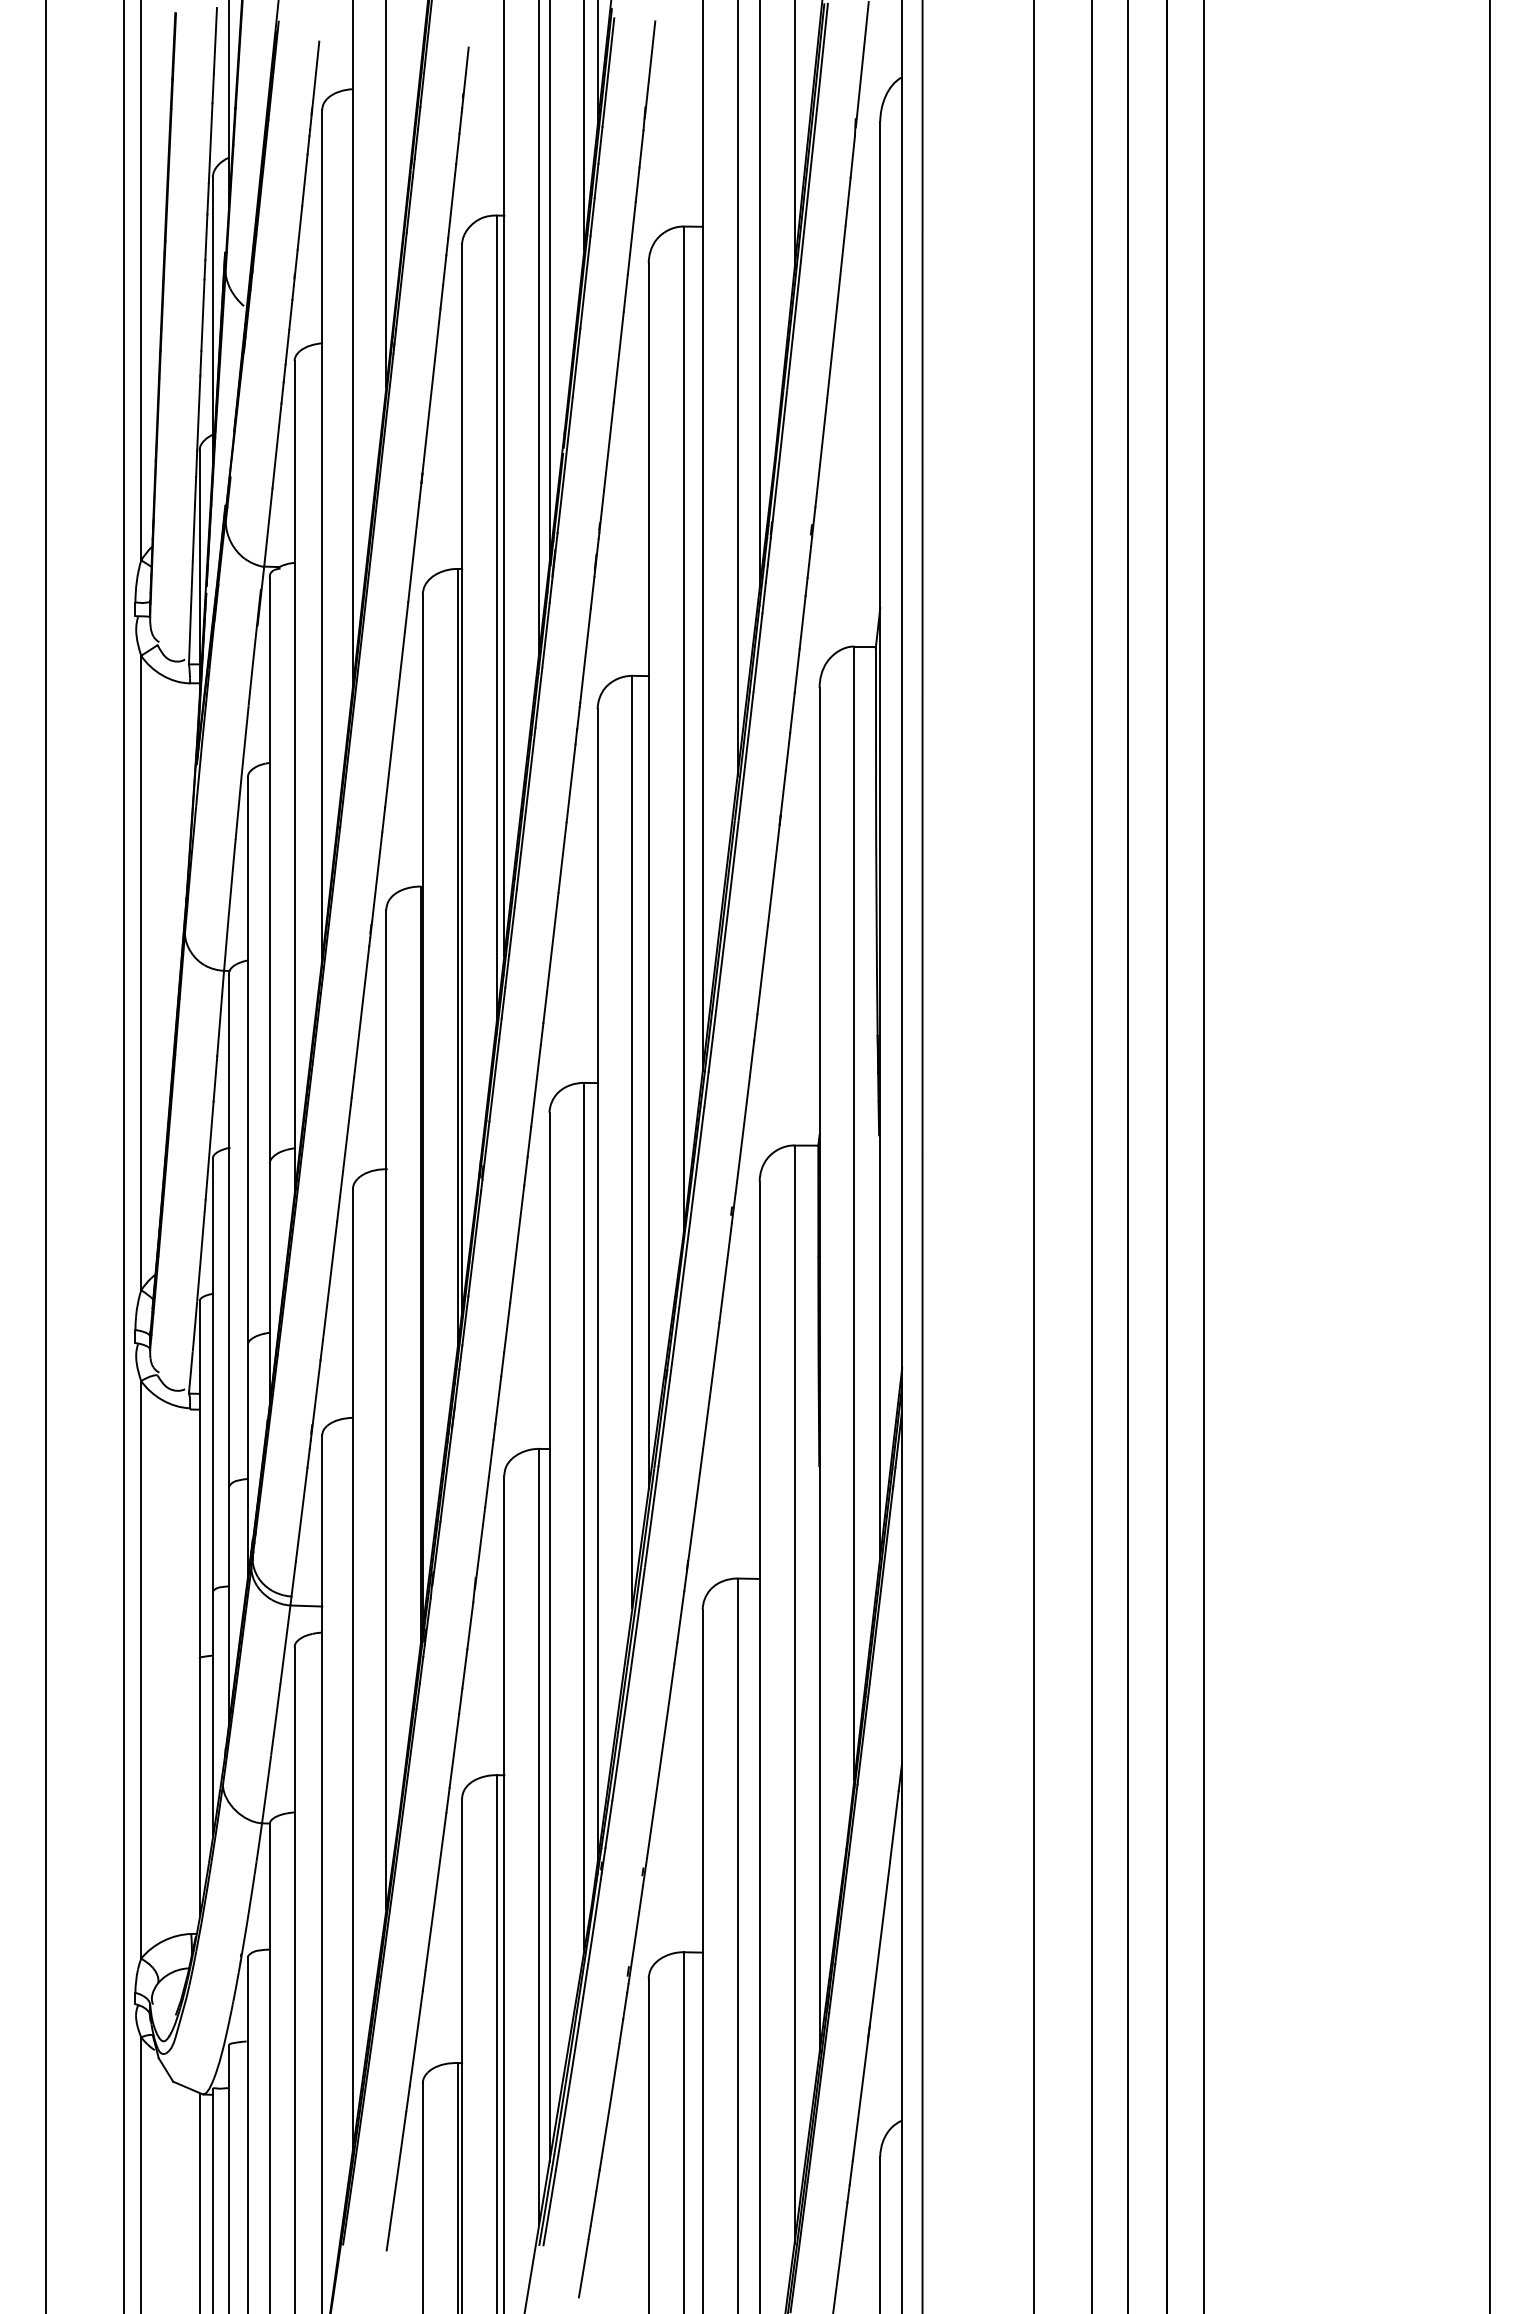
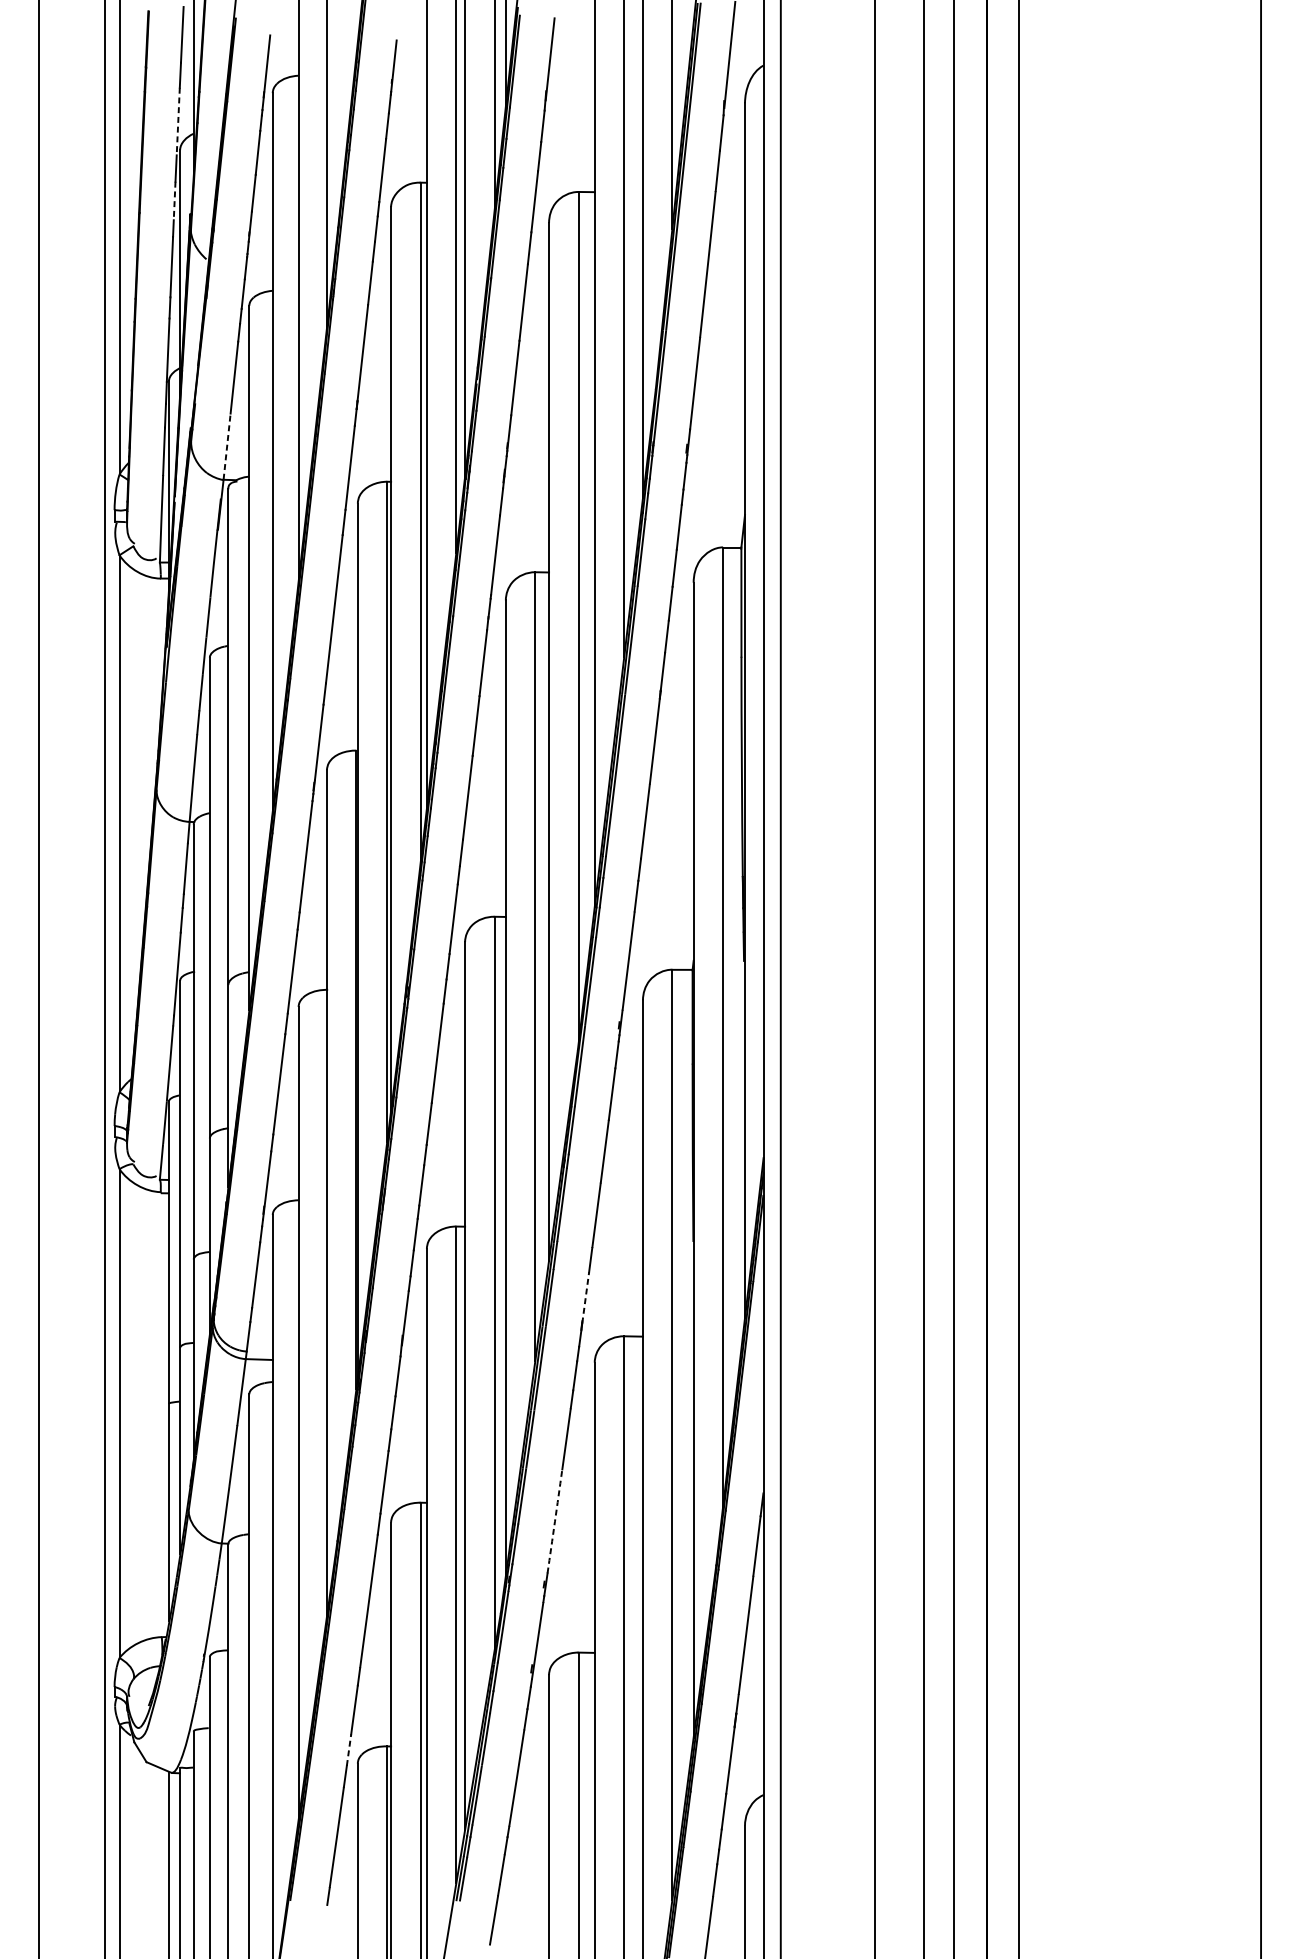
line: (210, 143) -> (178, 121), solid -> dashed
line: (206, 237) -> (174, 201), solid -> dashed
line: (268, 526) -> (227, 445), solid -> dashed
line: (692, 1532) -> (586, 1297), solid -> dashed
arc: (655, 1797) -> (554, 1521), solid -> dashed
line: (412, 2067) -> (349, 1750), solid -> dashed

